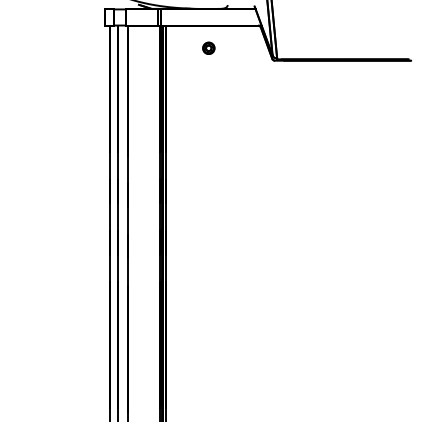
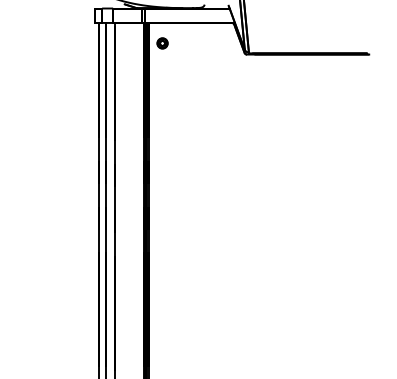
part: (208, 48) -> (162, 43), moved

